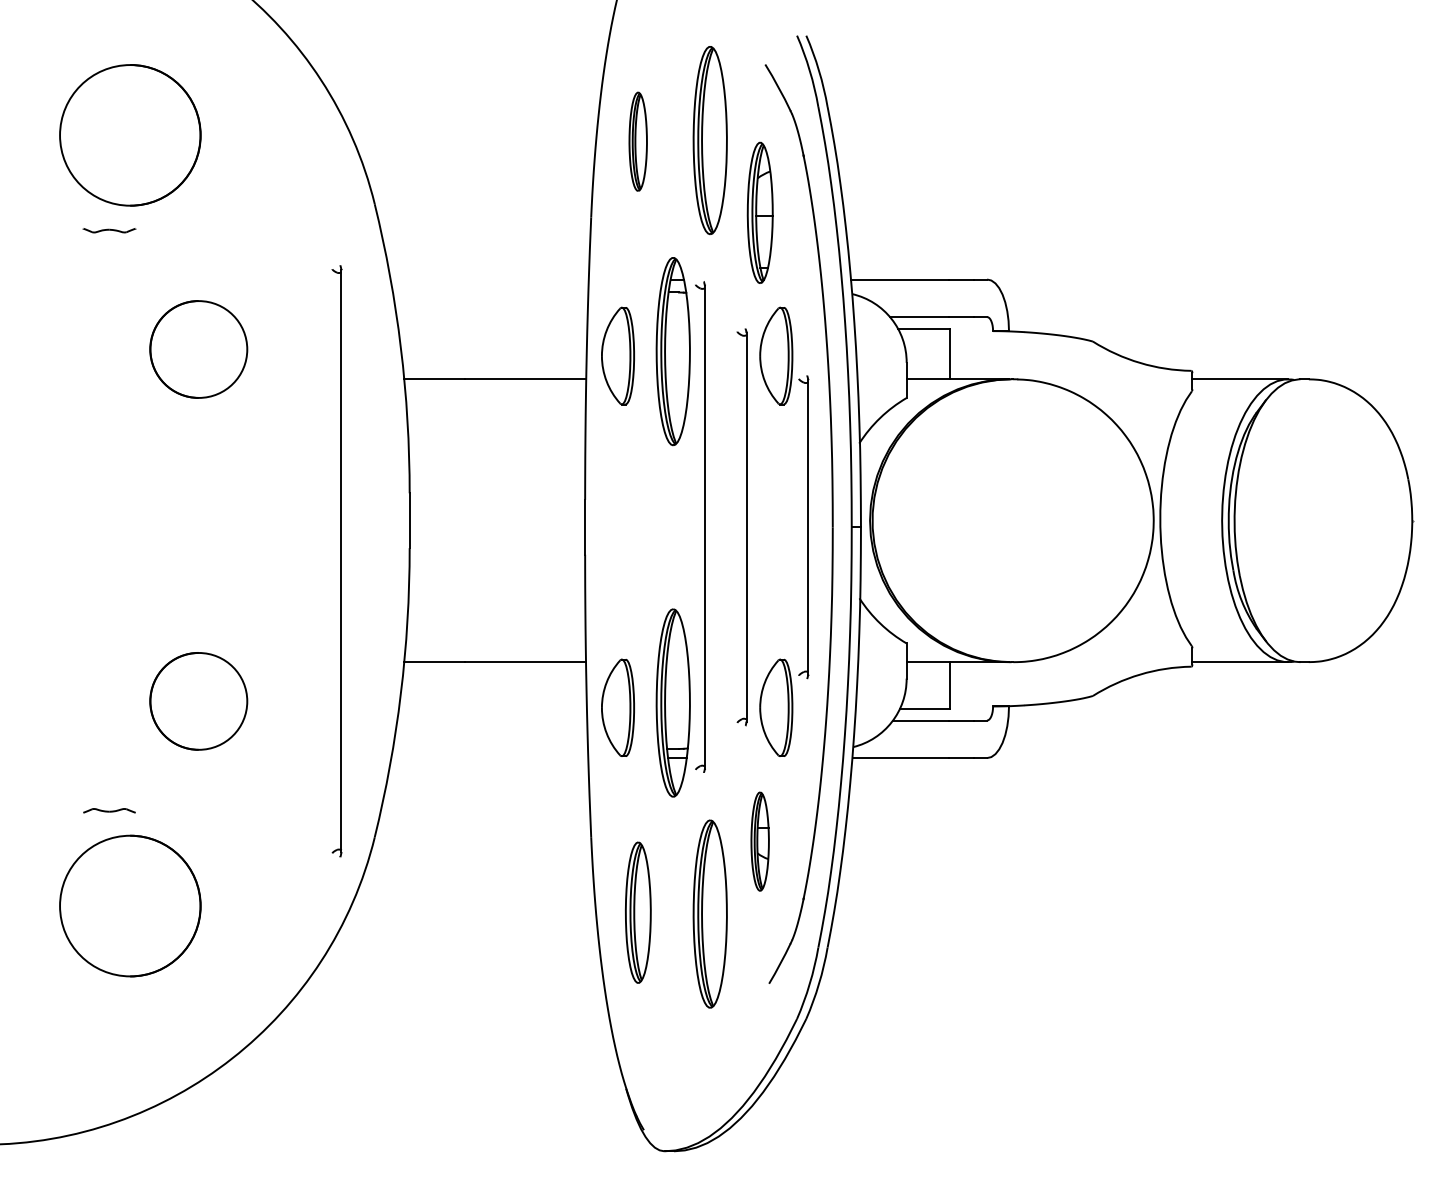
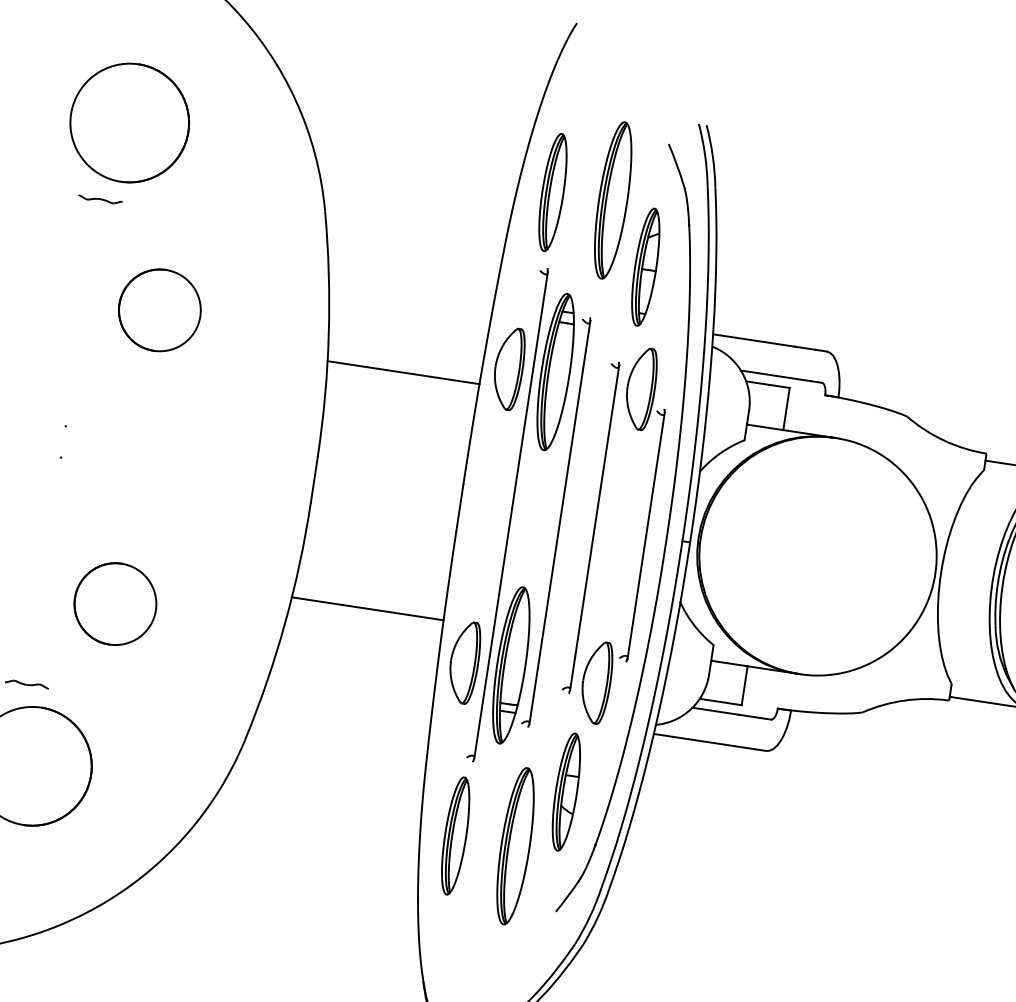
part: (637, 141) -> (552, 192), size x1.43
part: (336, 561) -> (506, 514), moved
part: (759, 841) -> (565, 791), size x1.43

